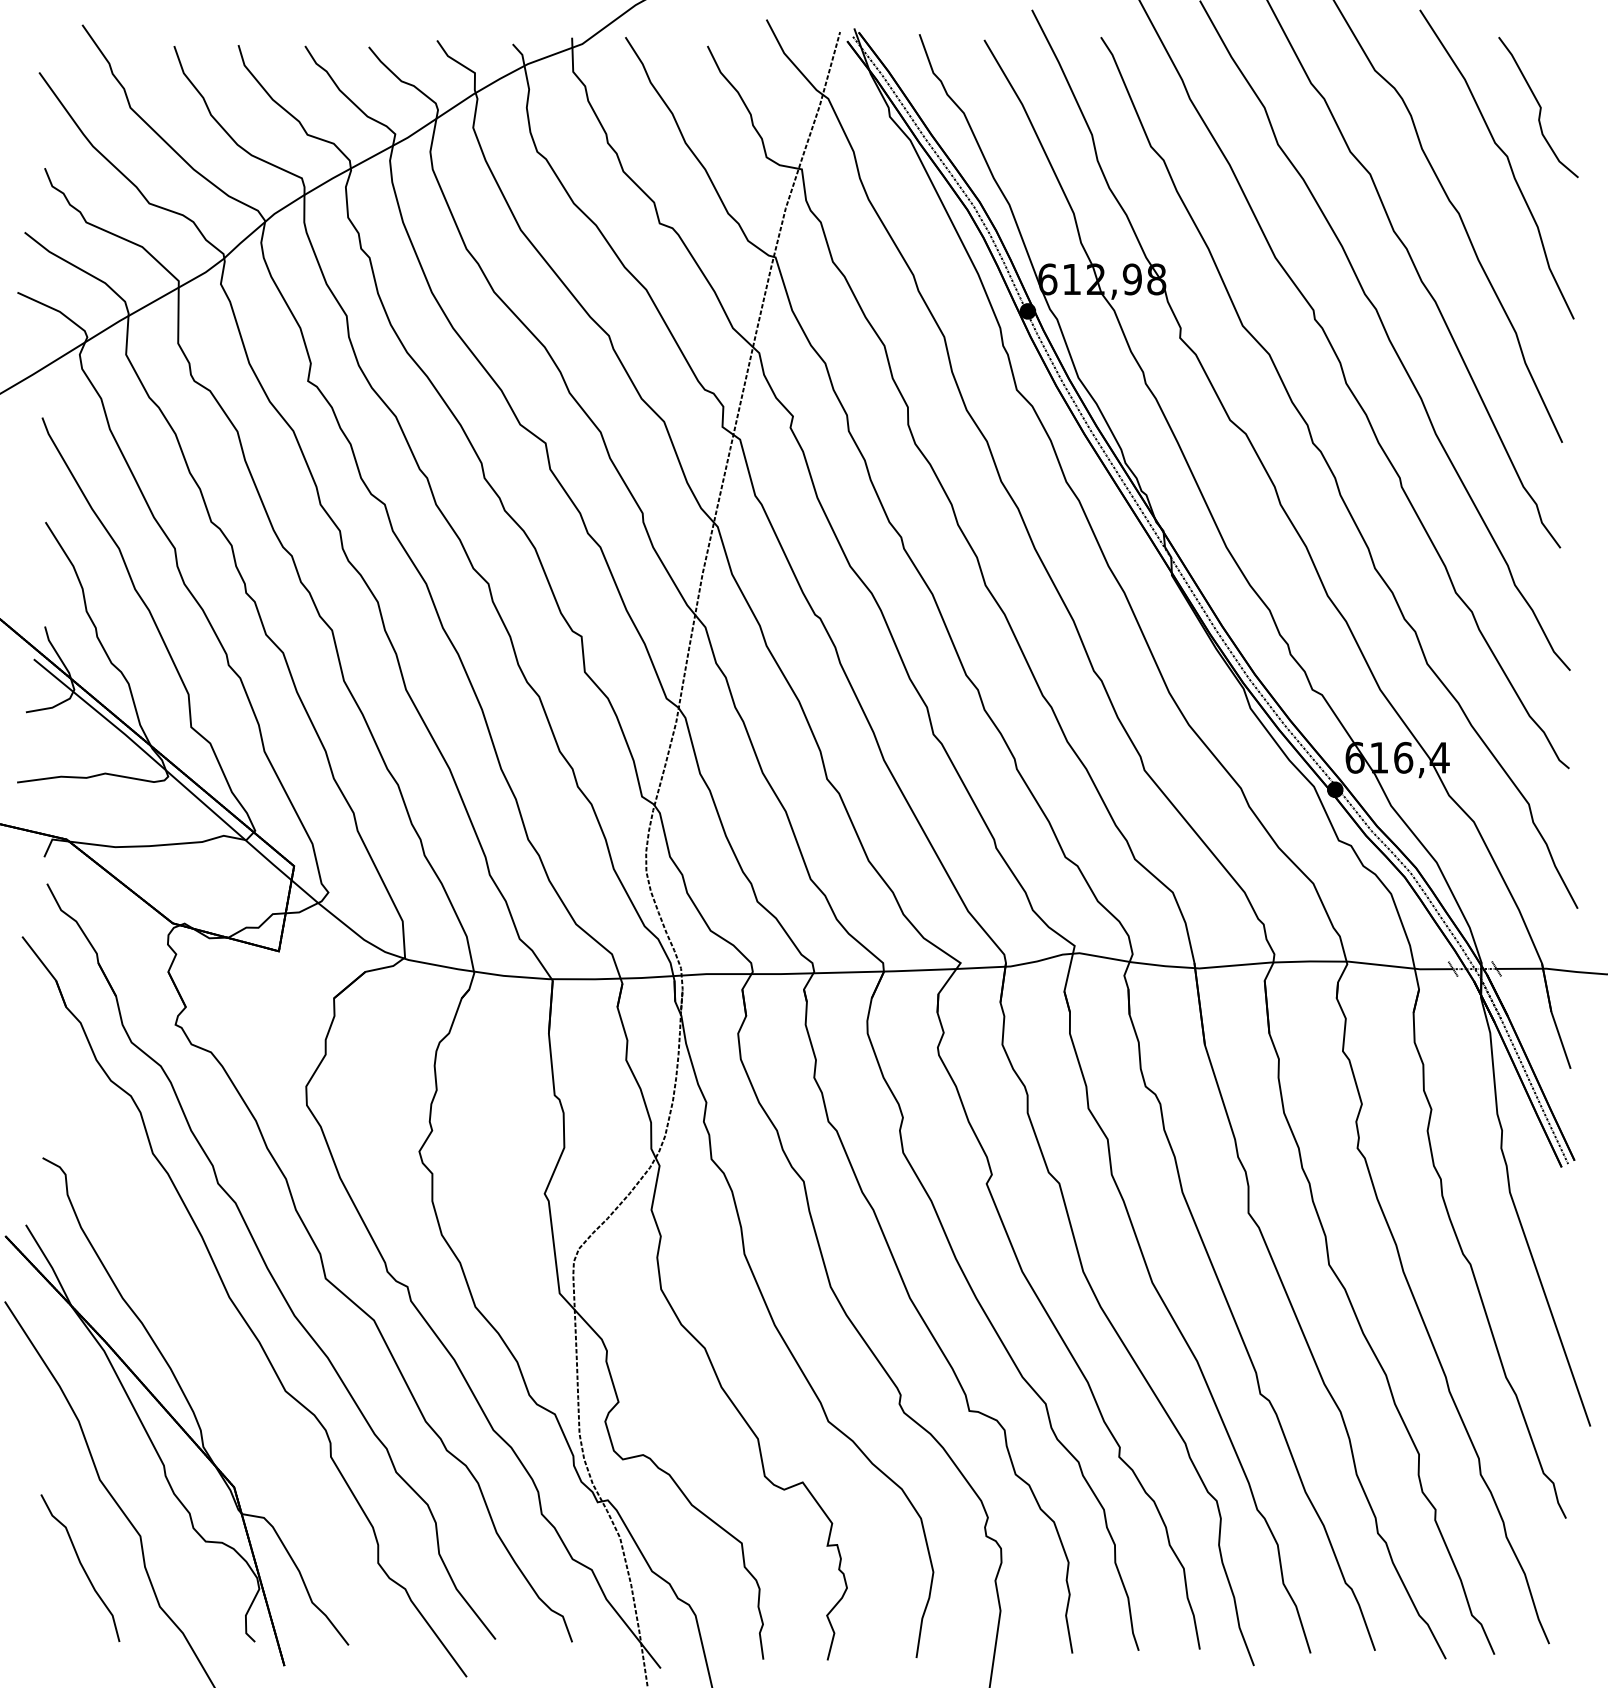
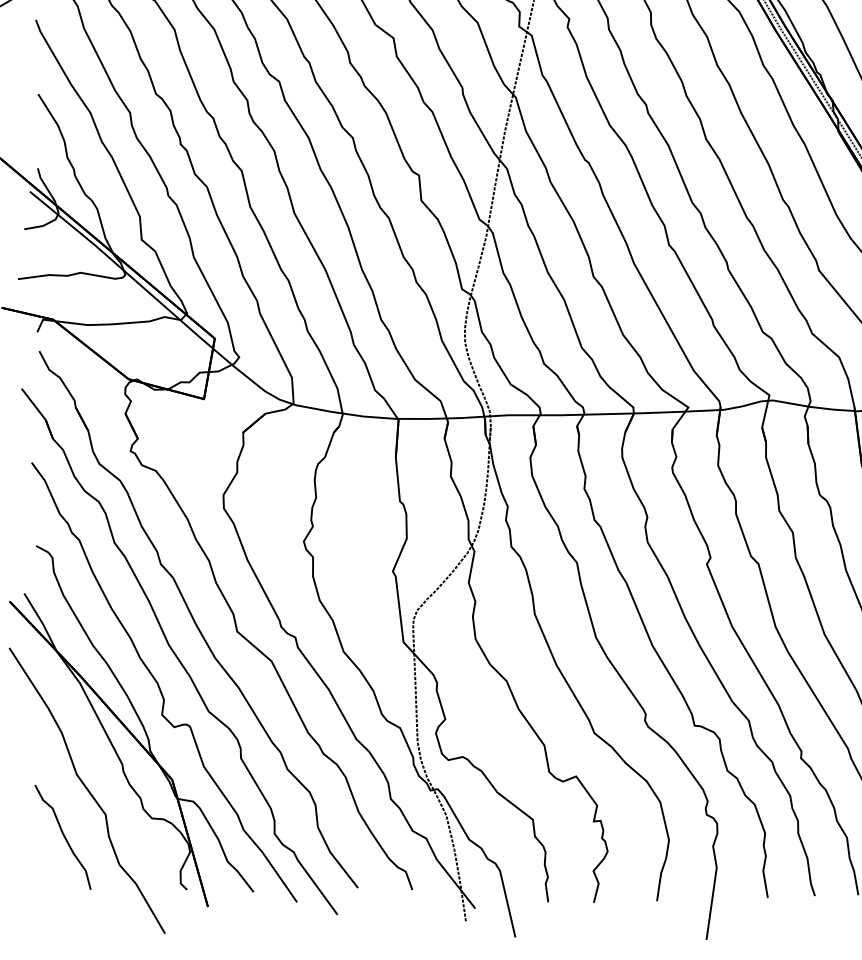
curve: (214, 1350) -> (158, 682), added

